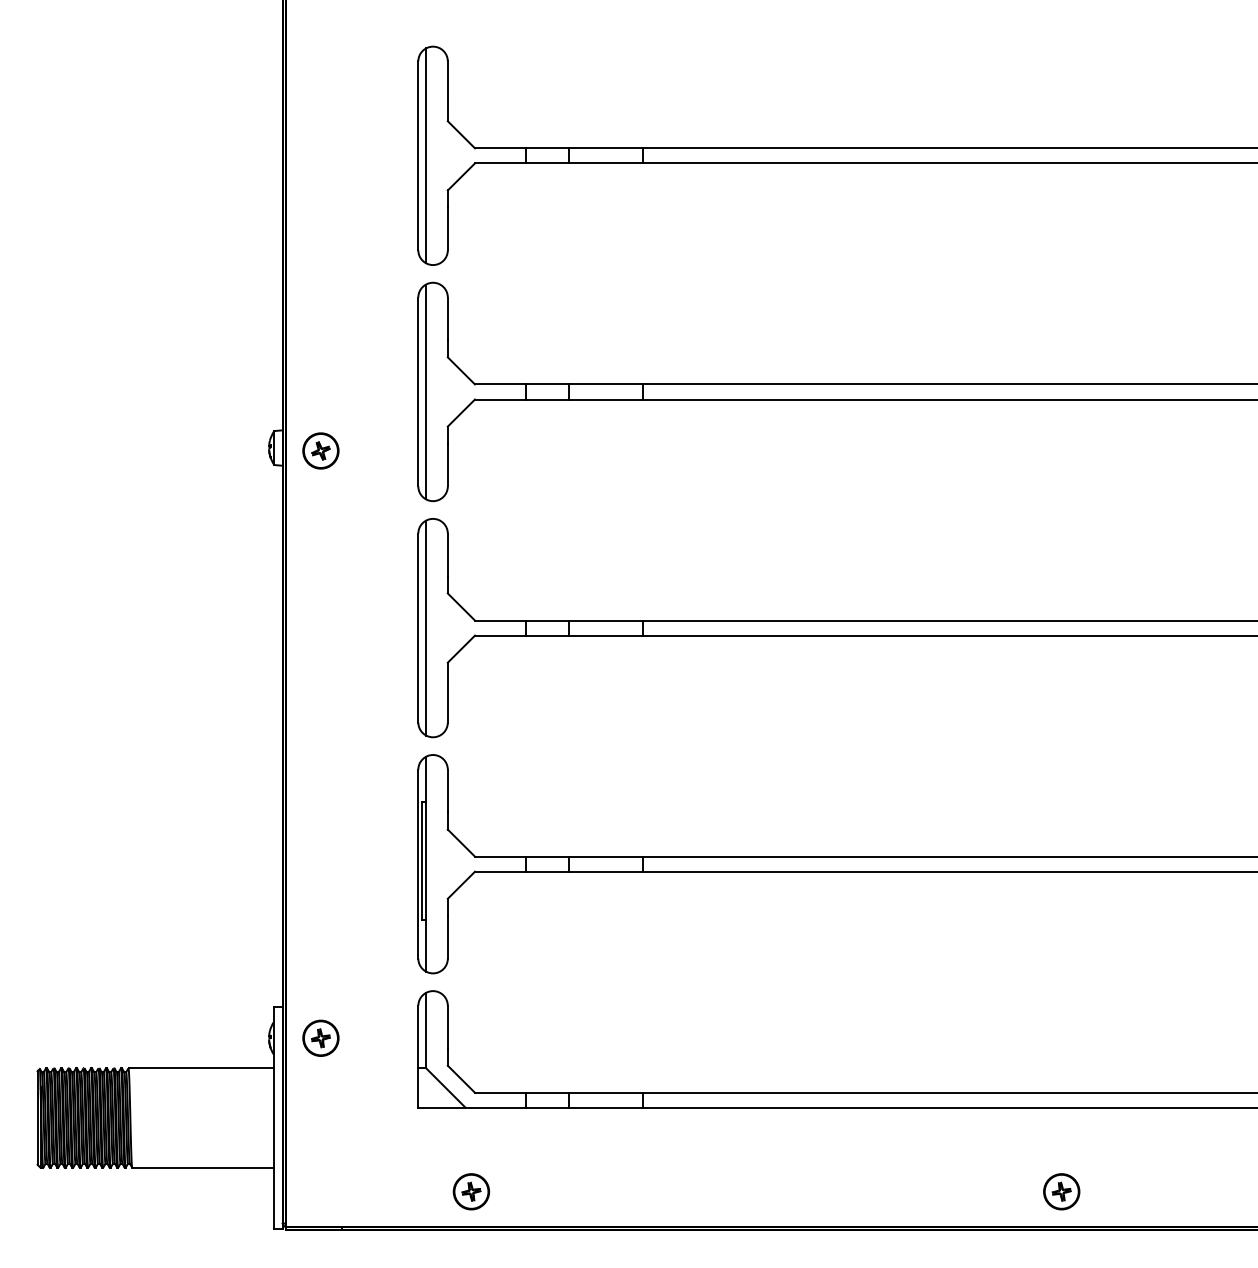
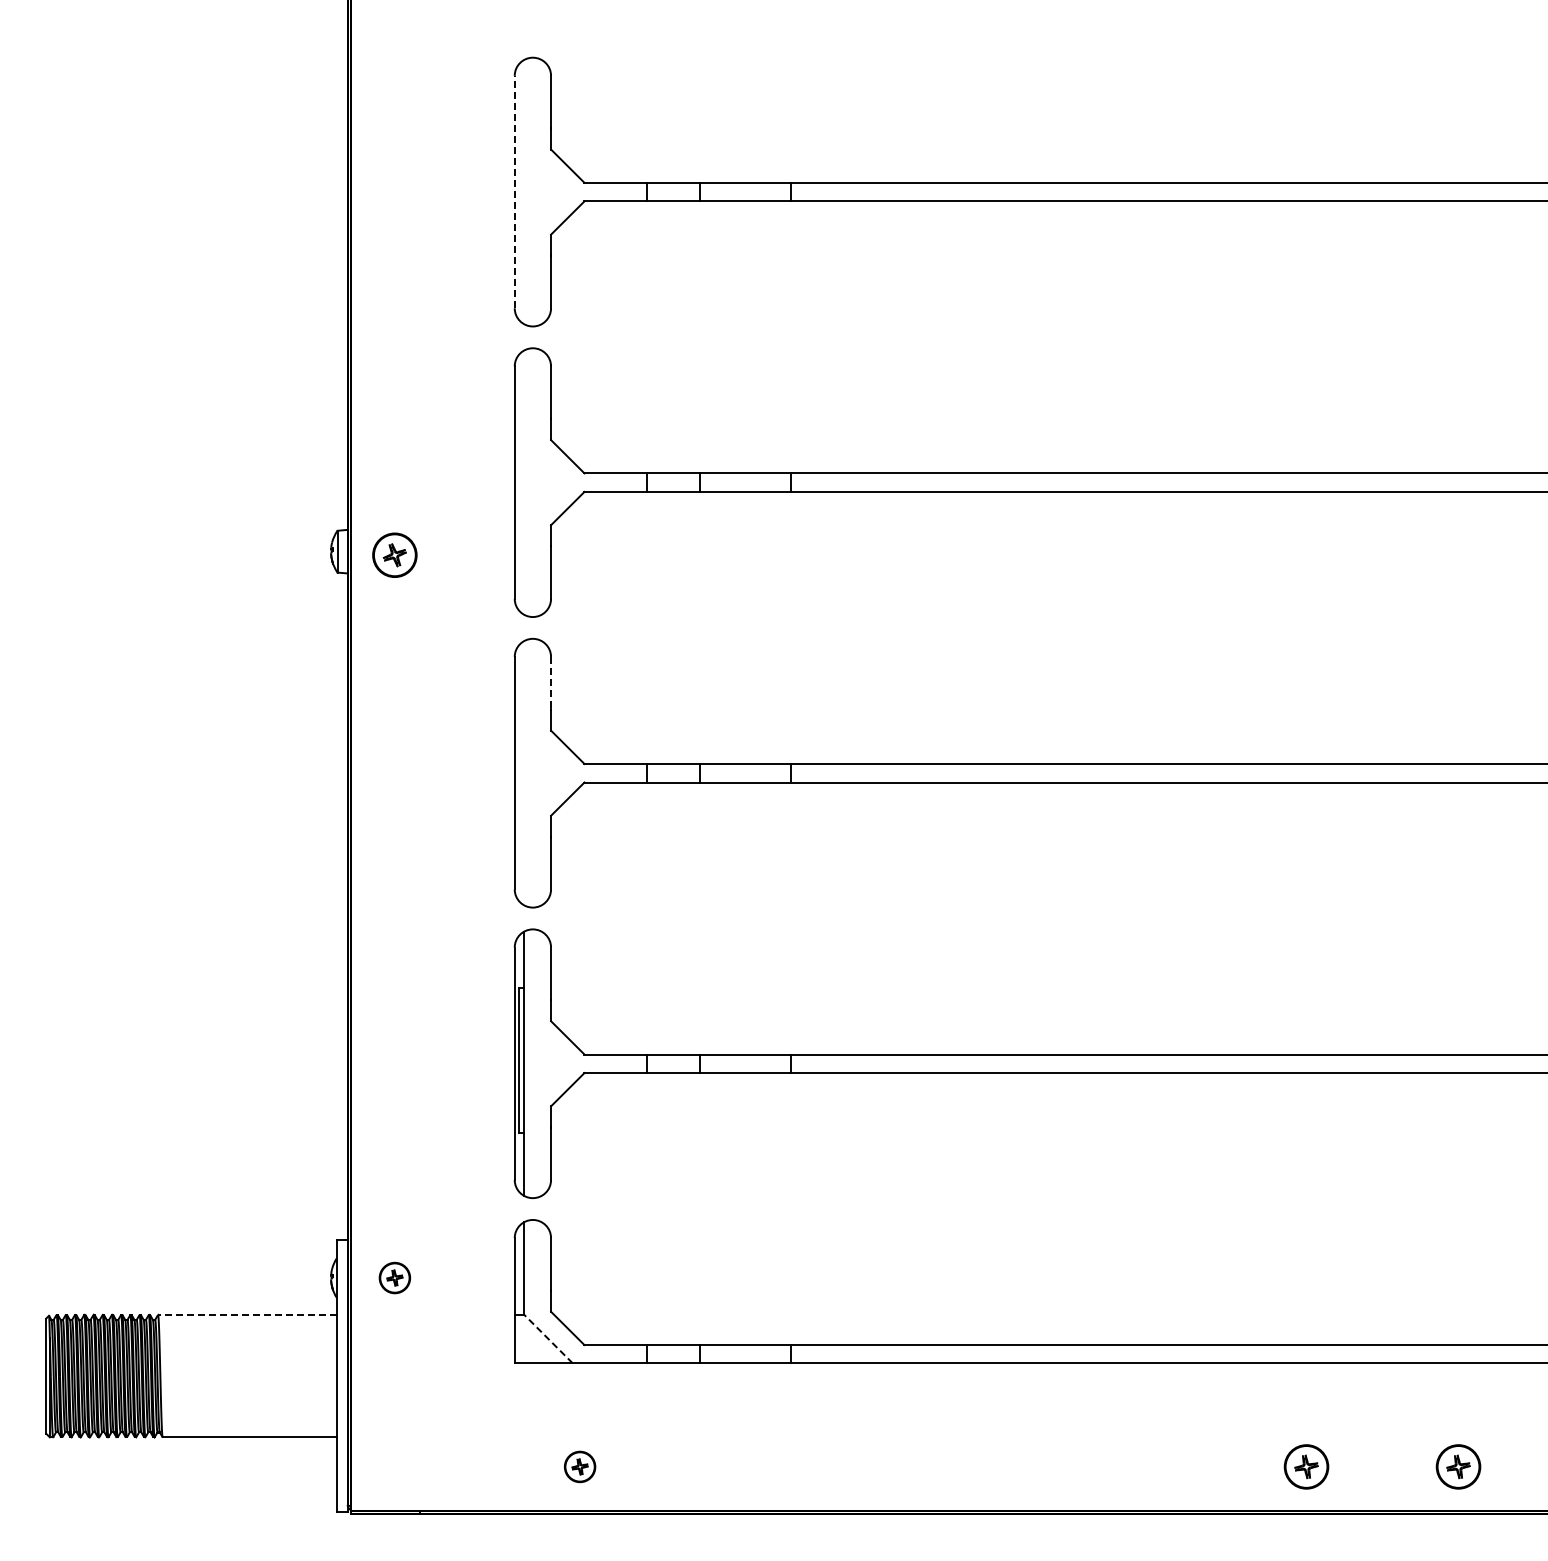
line: (418, 155) -> (514, 191), solid -> dashed
line: (426, 155) -> (524, 191), removed
line: (426, 391) -> (524, 482), removed
line: (448, 555) -> (551, 683), solid -> dashed
line: (426, 627) -> (524, 772), removed
part: (320, 1037) -> (394, 1277), size x0.7
line: (200, 1067) -> (246, 1314), solid -> dashed
line: (445, 1087) -> (548, 1338), solid -> dashed
part: (470, 1191) -> (579, 1466), size x0.7
part: (1185, 1191) -> (1458, 1466), added

